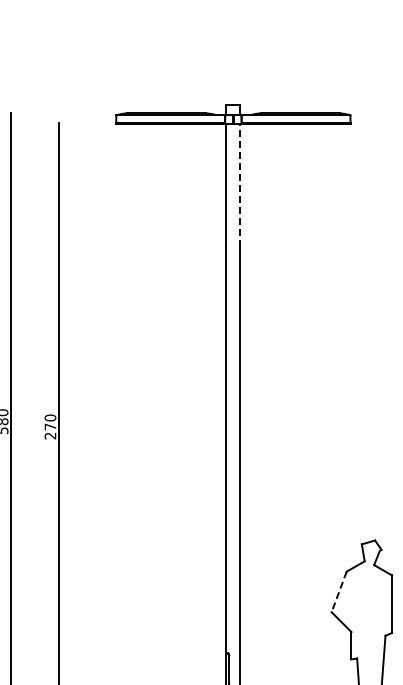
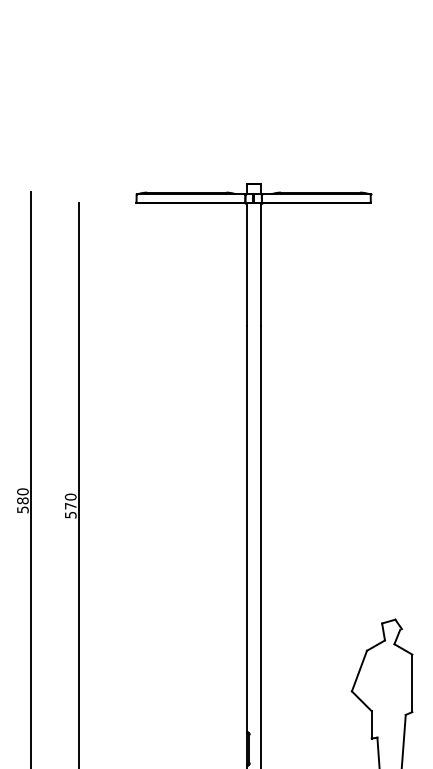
line: (240, 185) -> (260, 264), dashed -> solid
text: (50, 436) -> (70, 515), 270 -> 570
line: (339, 592) -> (359, 671), dashed -> solid

